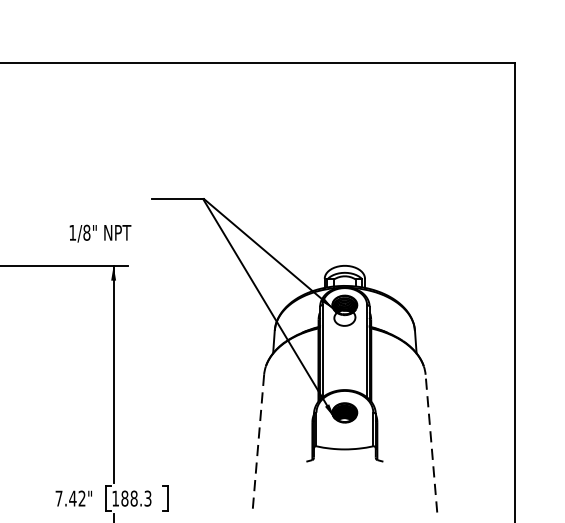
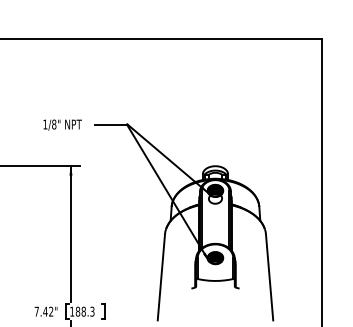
text: (100, 232) -> (62, 124), moved
line: (431, 442) -> (269, 276), dashed -> solid
line: (258, 443) -> (161, 277), dashed -> solid

